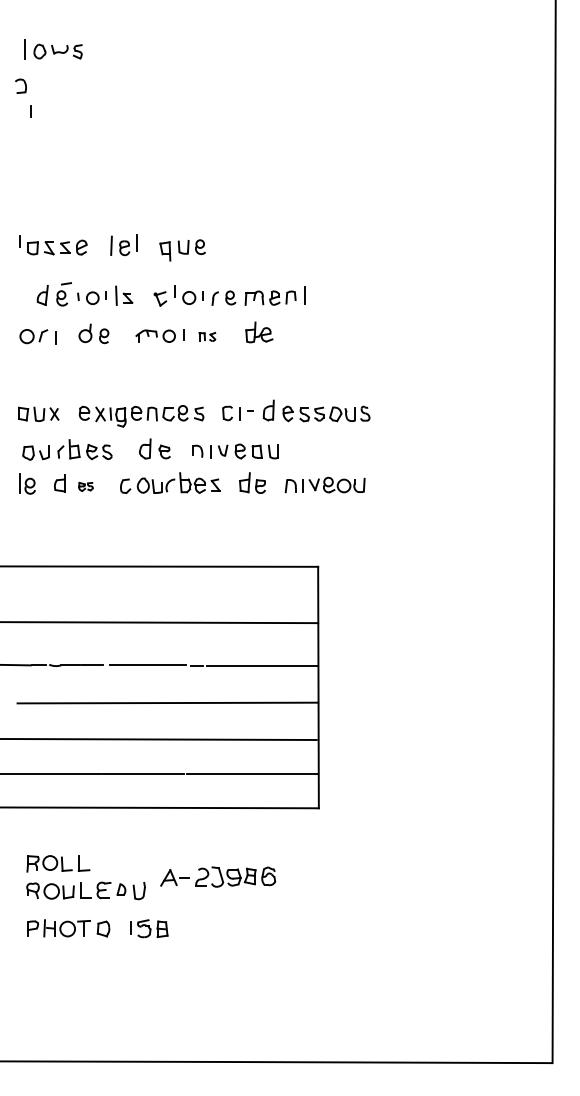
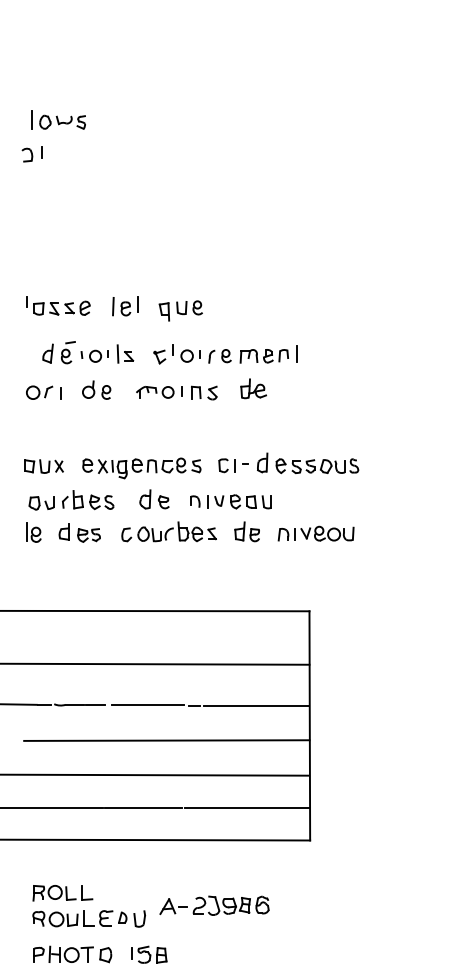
line: (30, 111) -> (42, 152), moved
part: (207, 336) -> (204, 392), size x1.67
part: (85, 486) -> (88, 535), size x1.67

